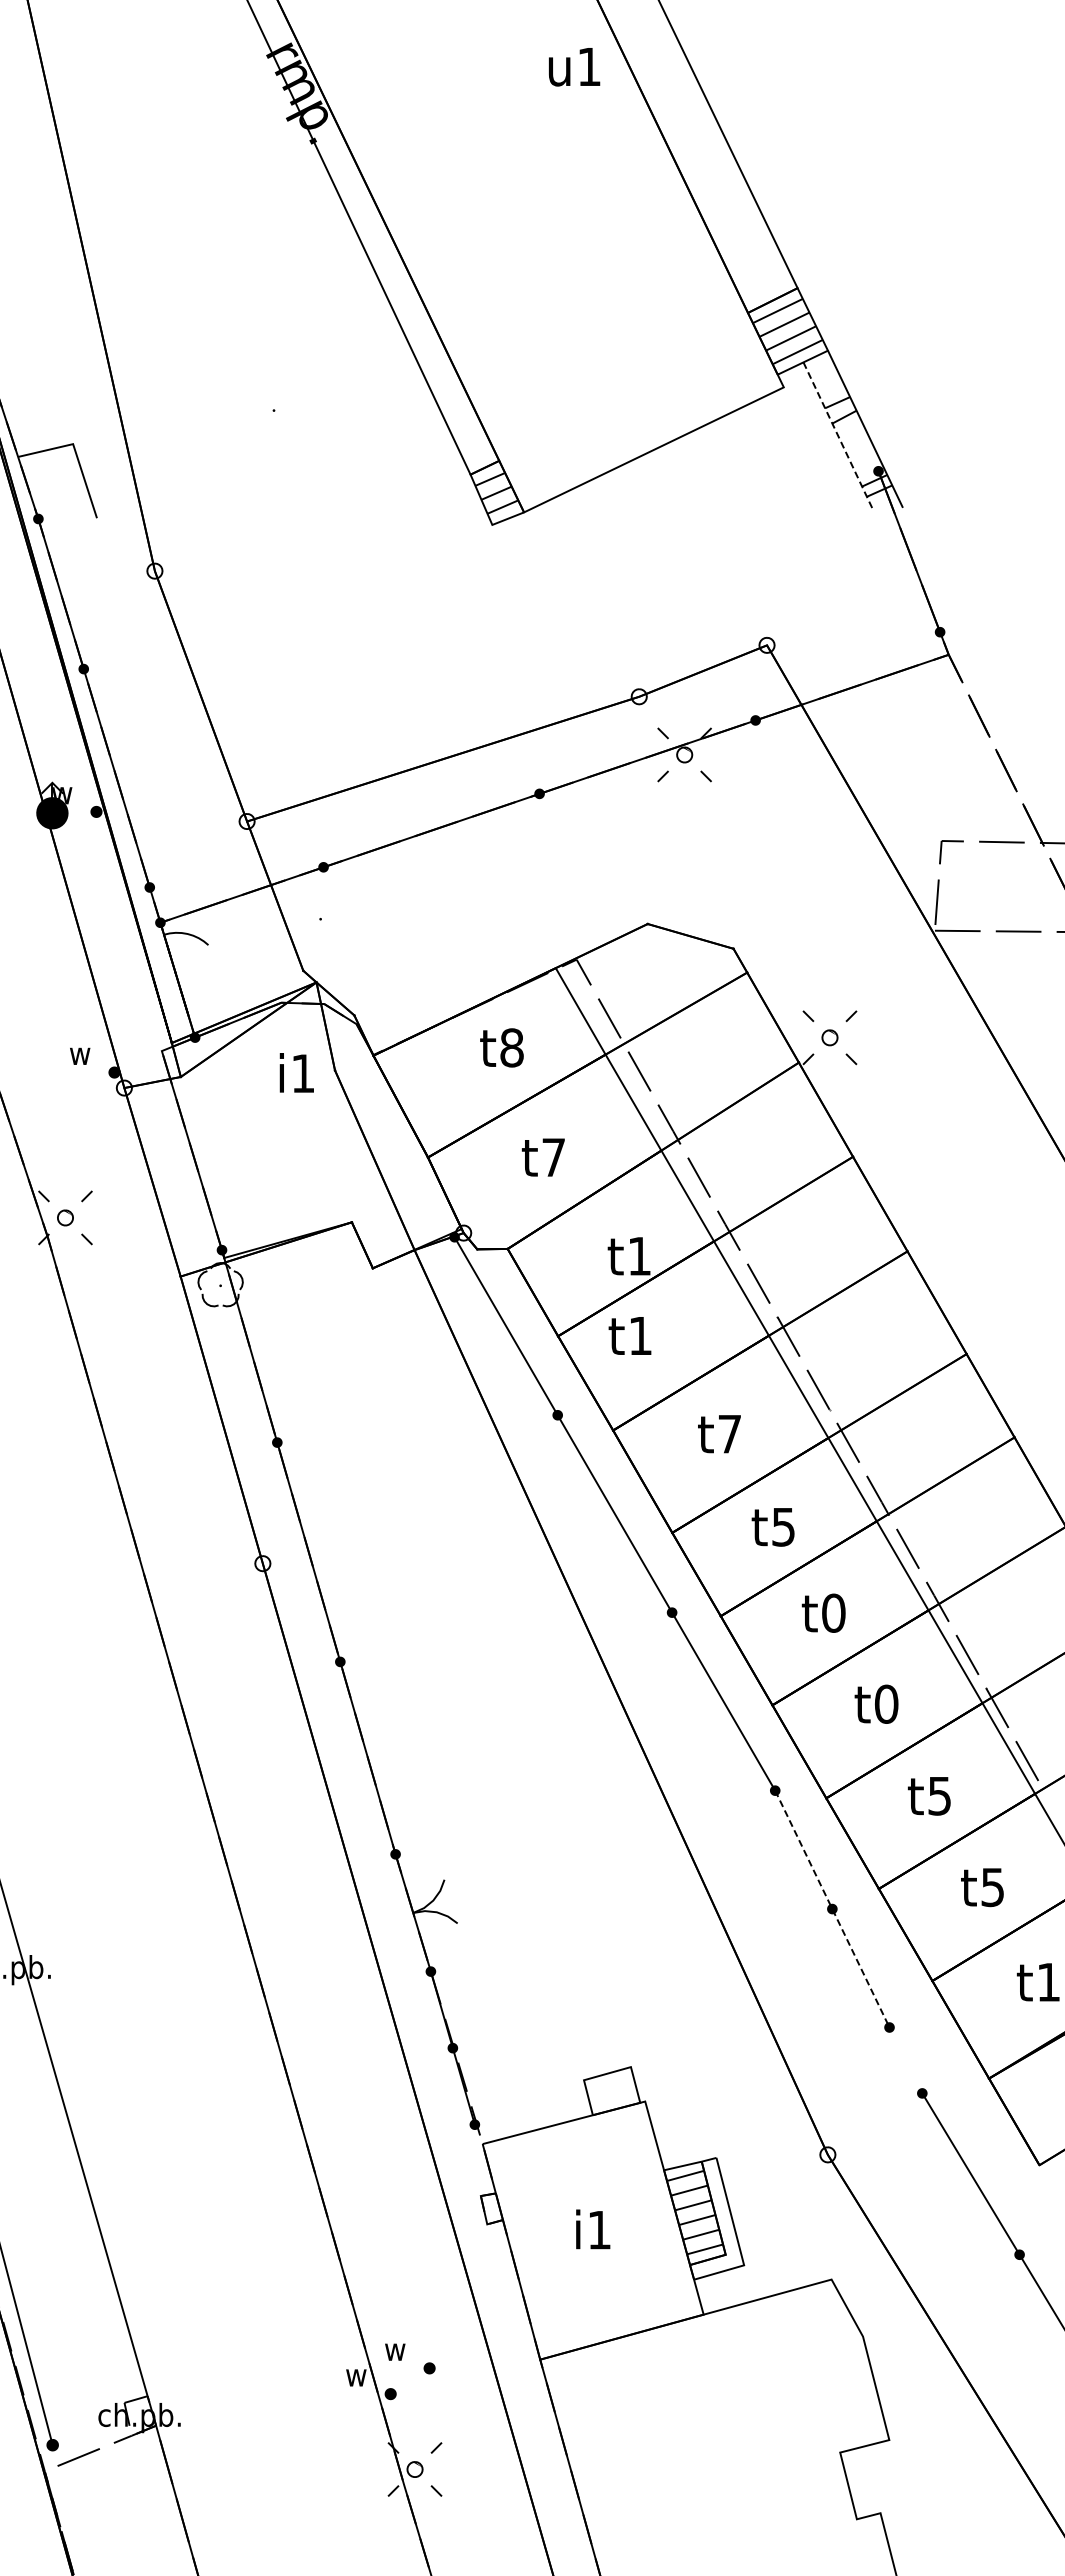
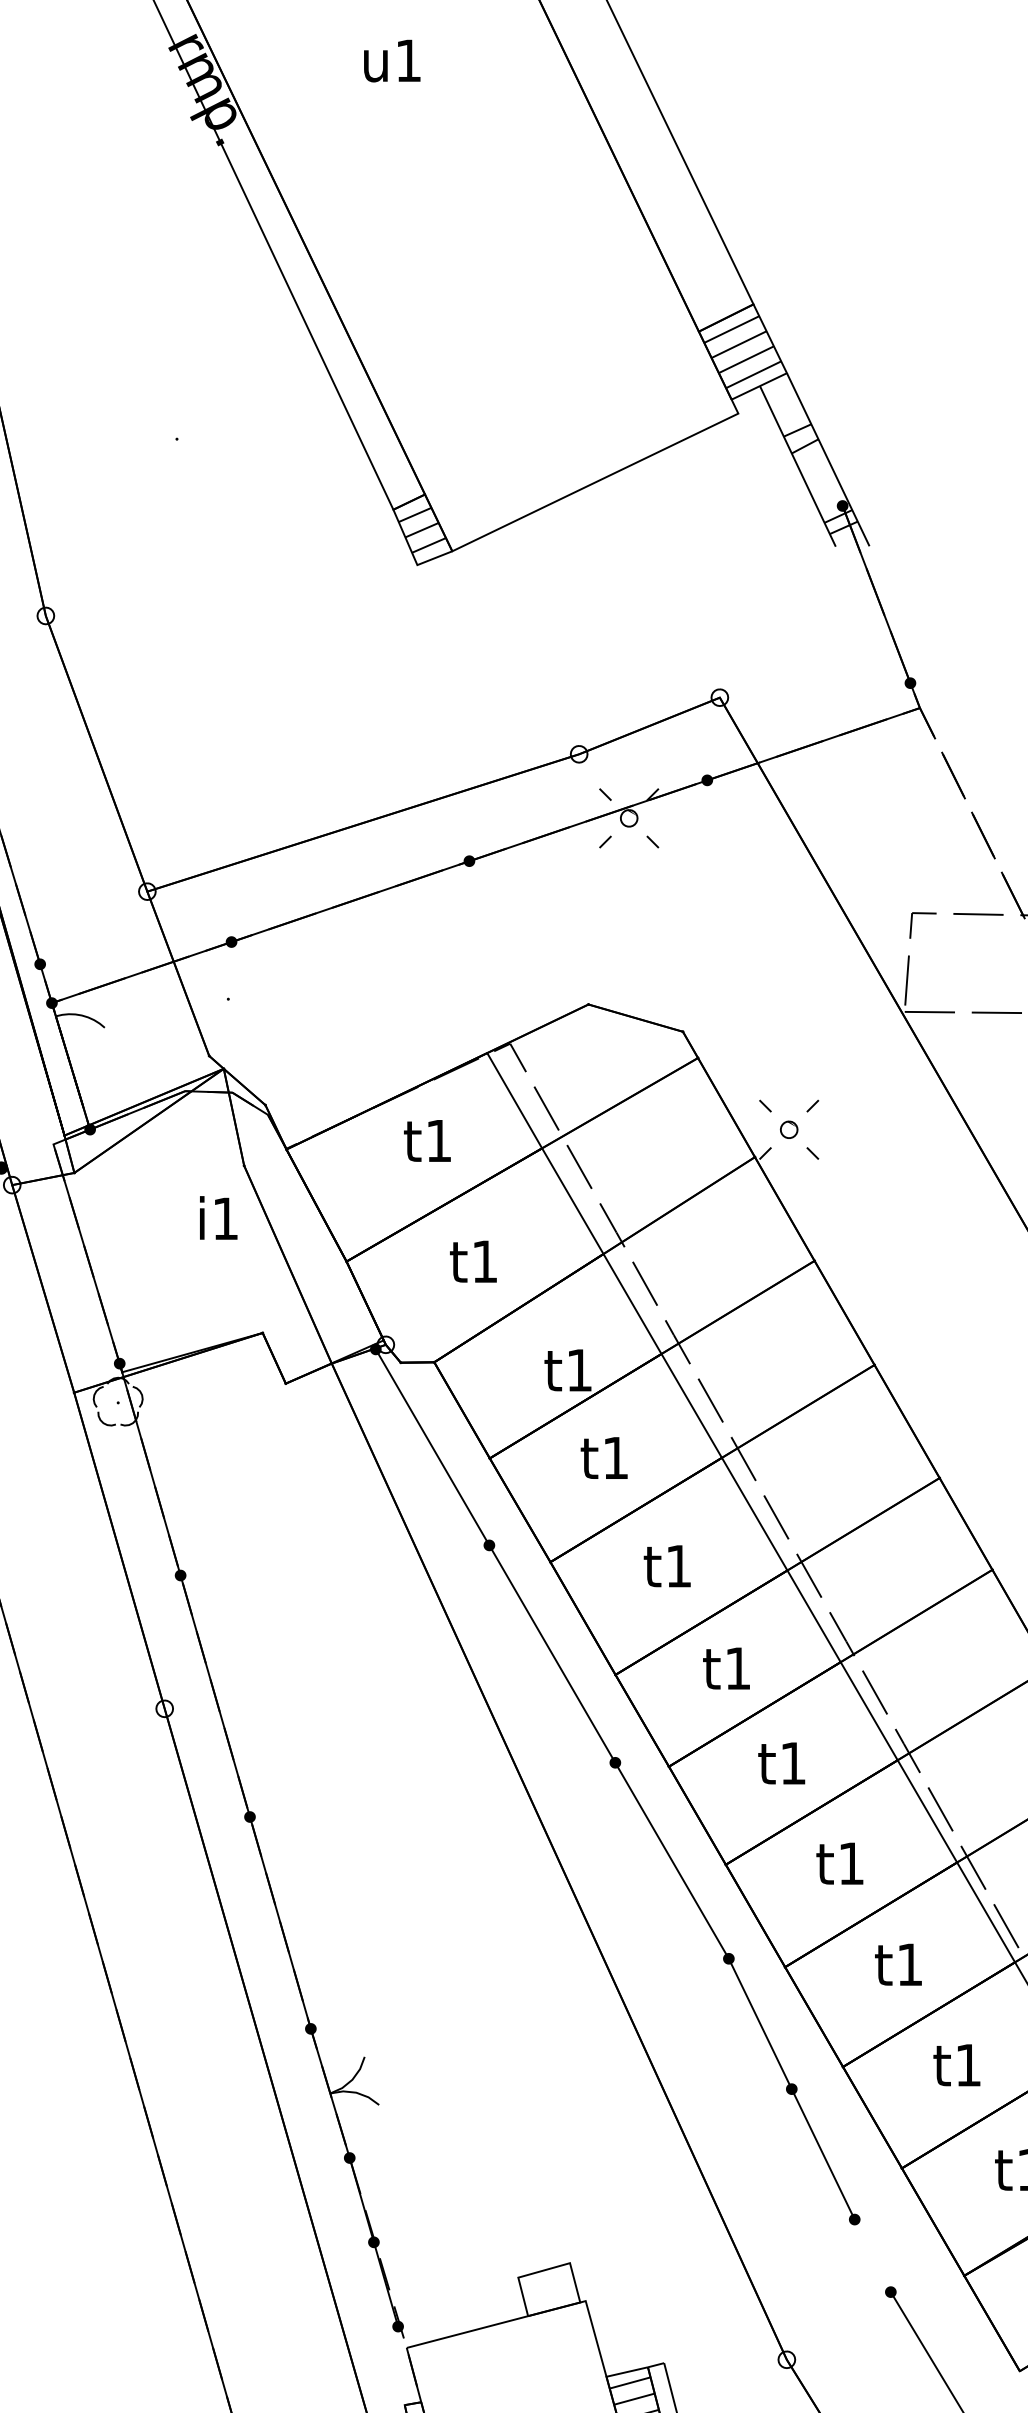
text: (574, 67) -> (392, 61), moved
line: (837, 435) -> (797, 466), dashed -> solid
text: (511, 1047) -> (438, 1140), t8 -> t1
text: (296, 1072) -> (218, 1217), moved
text: (553, 1157) -> (484, 1261), t7 -> t1
text: (629, 1335) -> (603, 1457), moved
text: (729, 1434) -> (678, 1566), t7 -> t1
text: (783, 1527) -> (737, 1669), t5 -> t1
text: (833, 1612) -> (793, 1762), t0 -> t1
text: (886, 1703) -> (851, 1862), t0 -> t1
text: (939, 1796) -> (909, 1965), t5 -> t1
text: (992, 1887) -> (968, 2065), t5 -> t1
line: (832, 1909) -> (791, 2089), dashed -> solid

